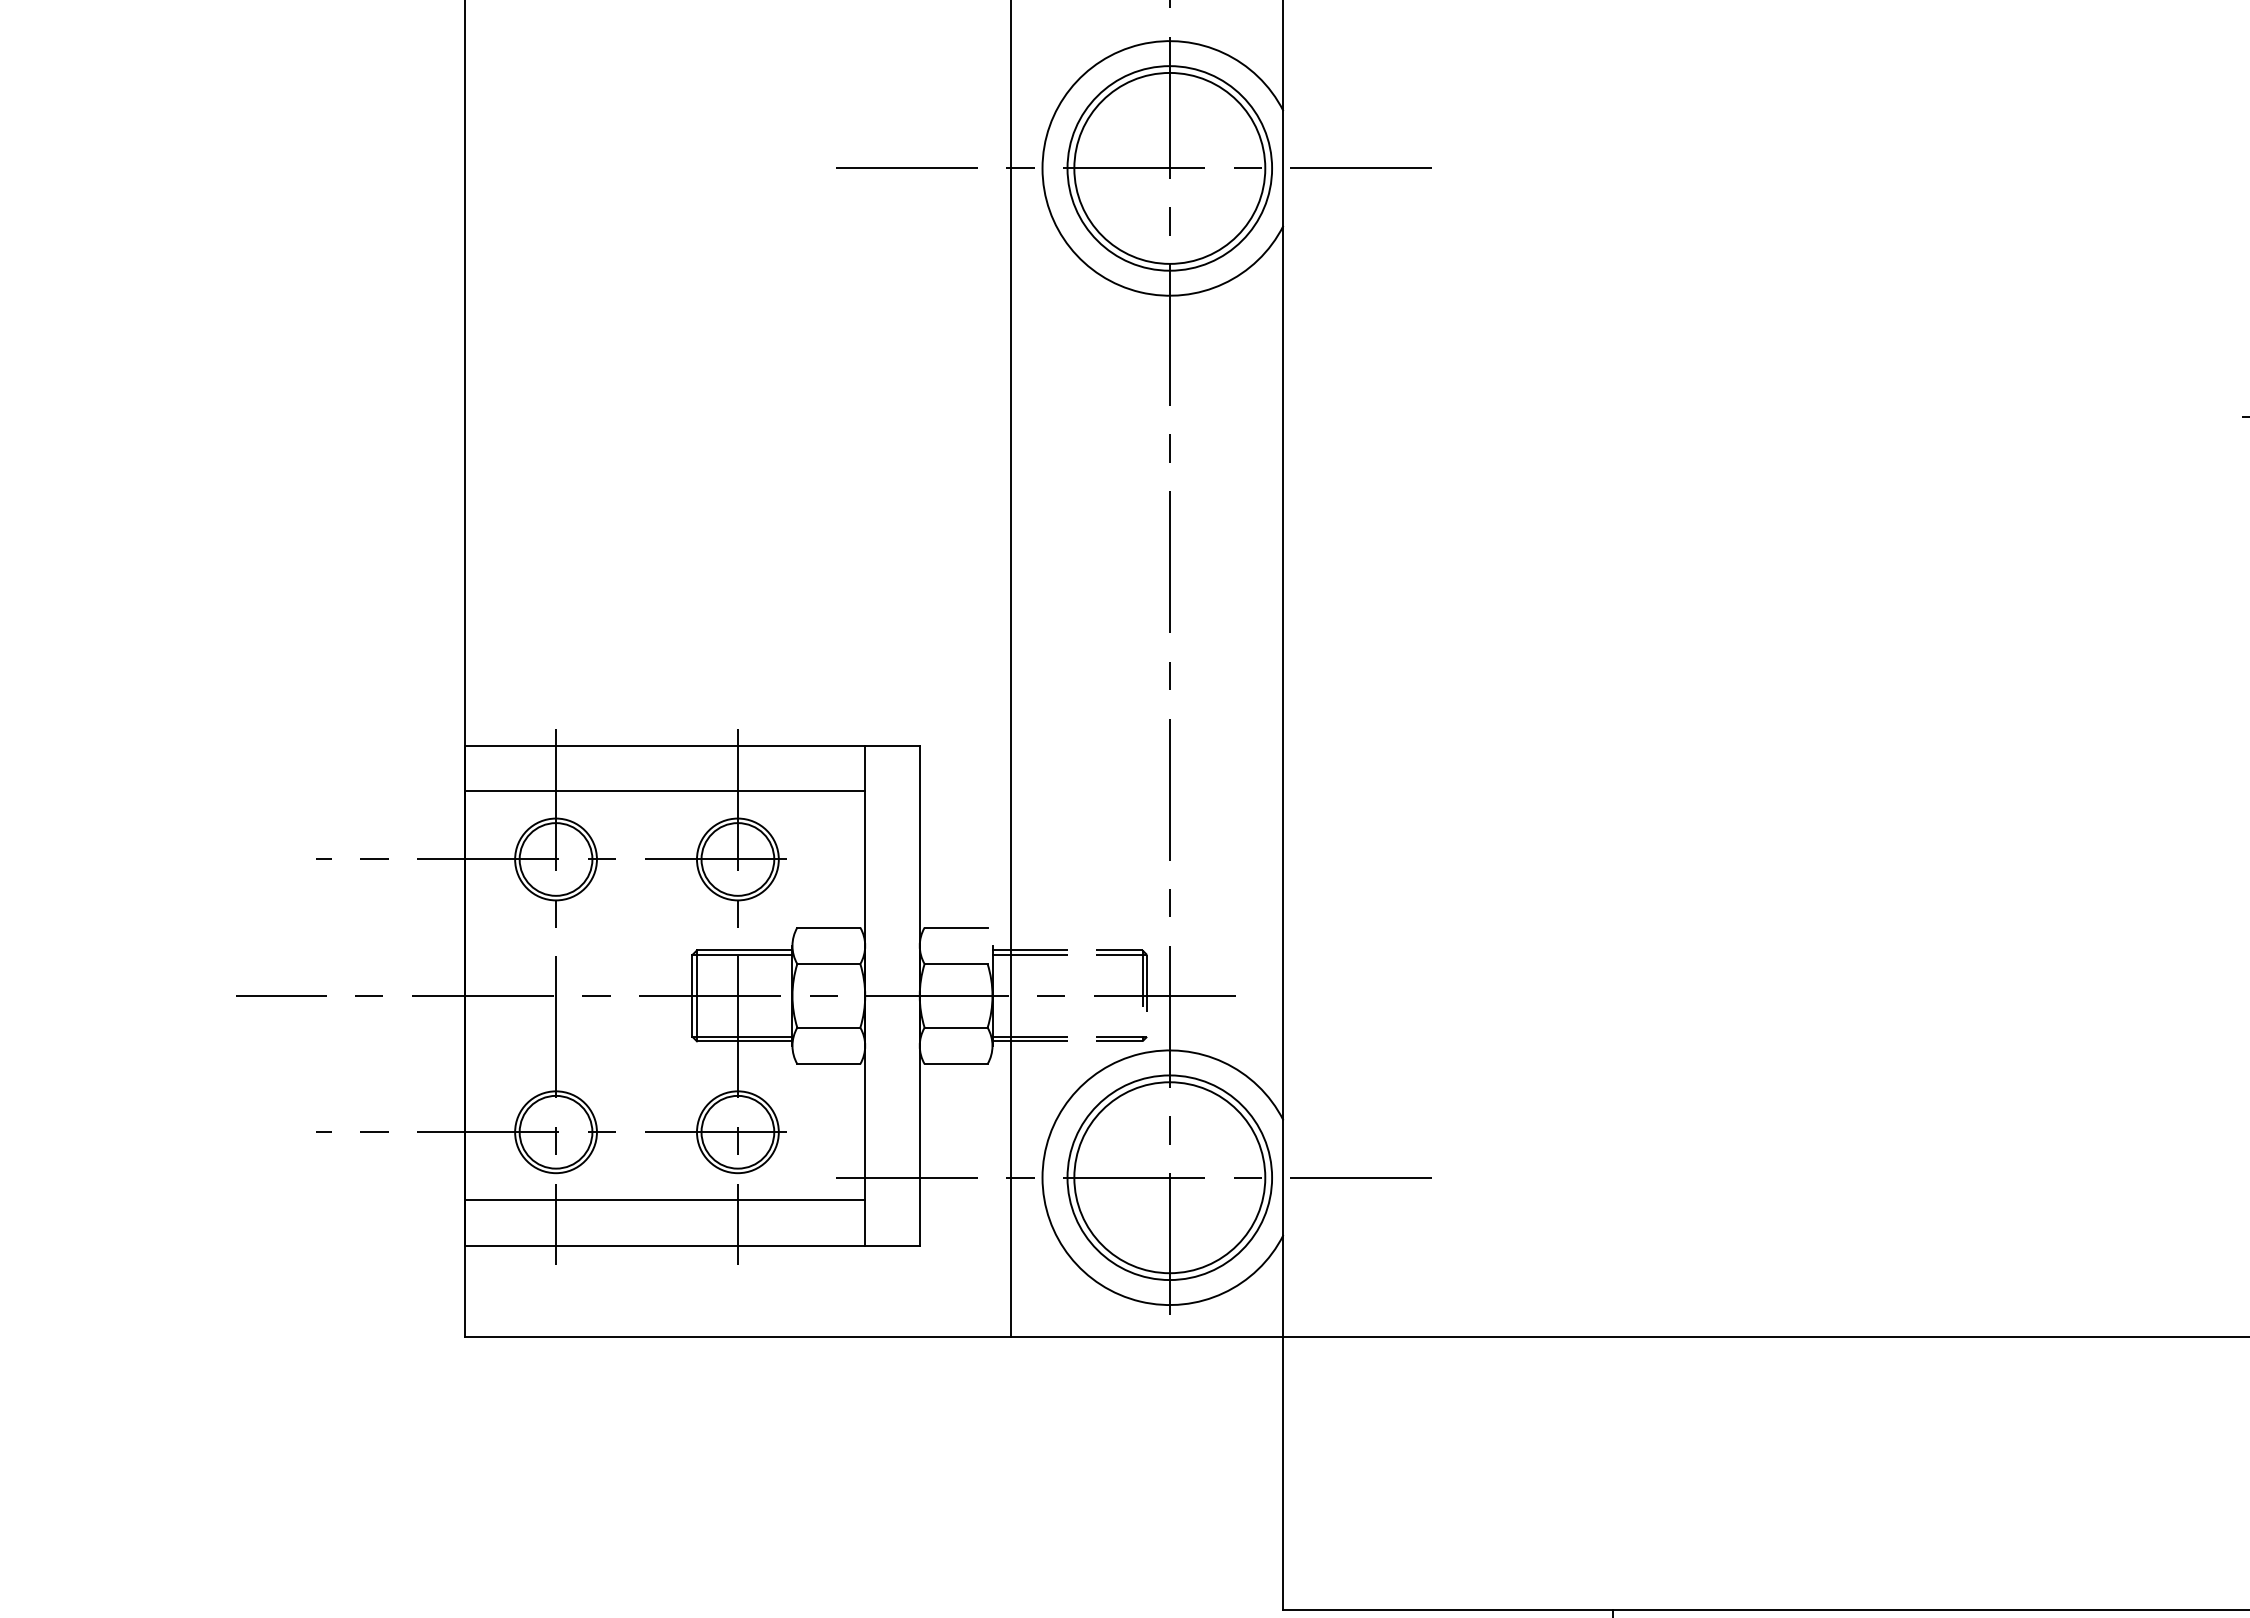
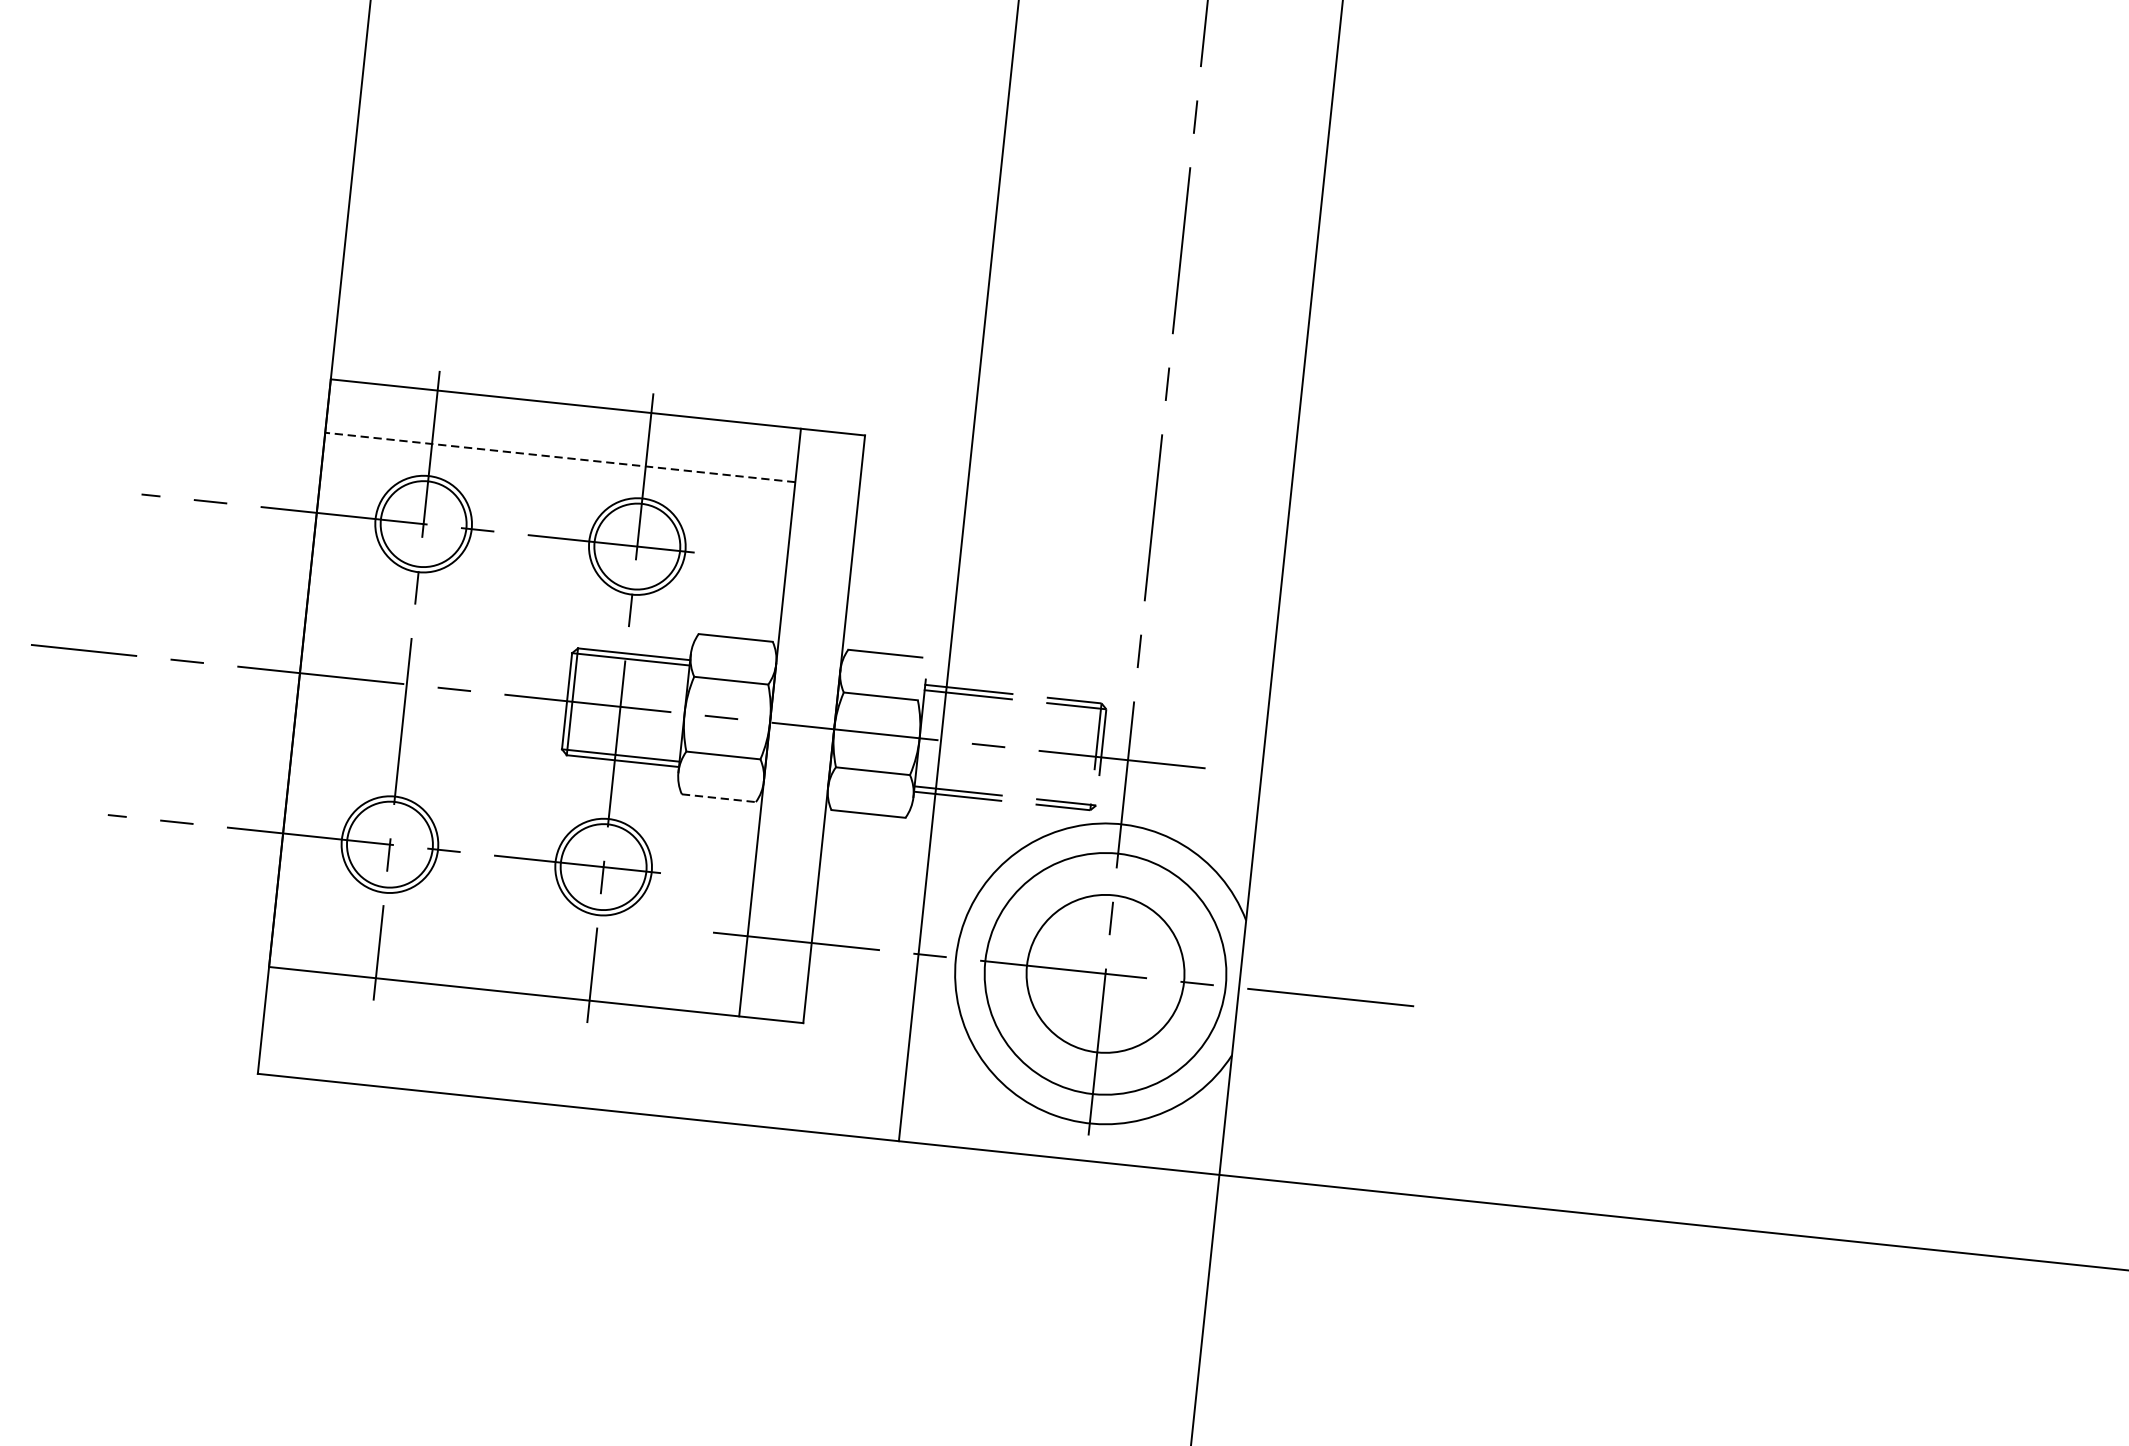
line: (664, 791) -> (559, 457), solid -> dashed
line: (829, 1064) -> (719, 798), solid -> dashed
circle: (1169, 1177) -> (1105, 973), size x0.7
line: (665, 1200) -> (510, 938), removed

